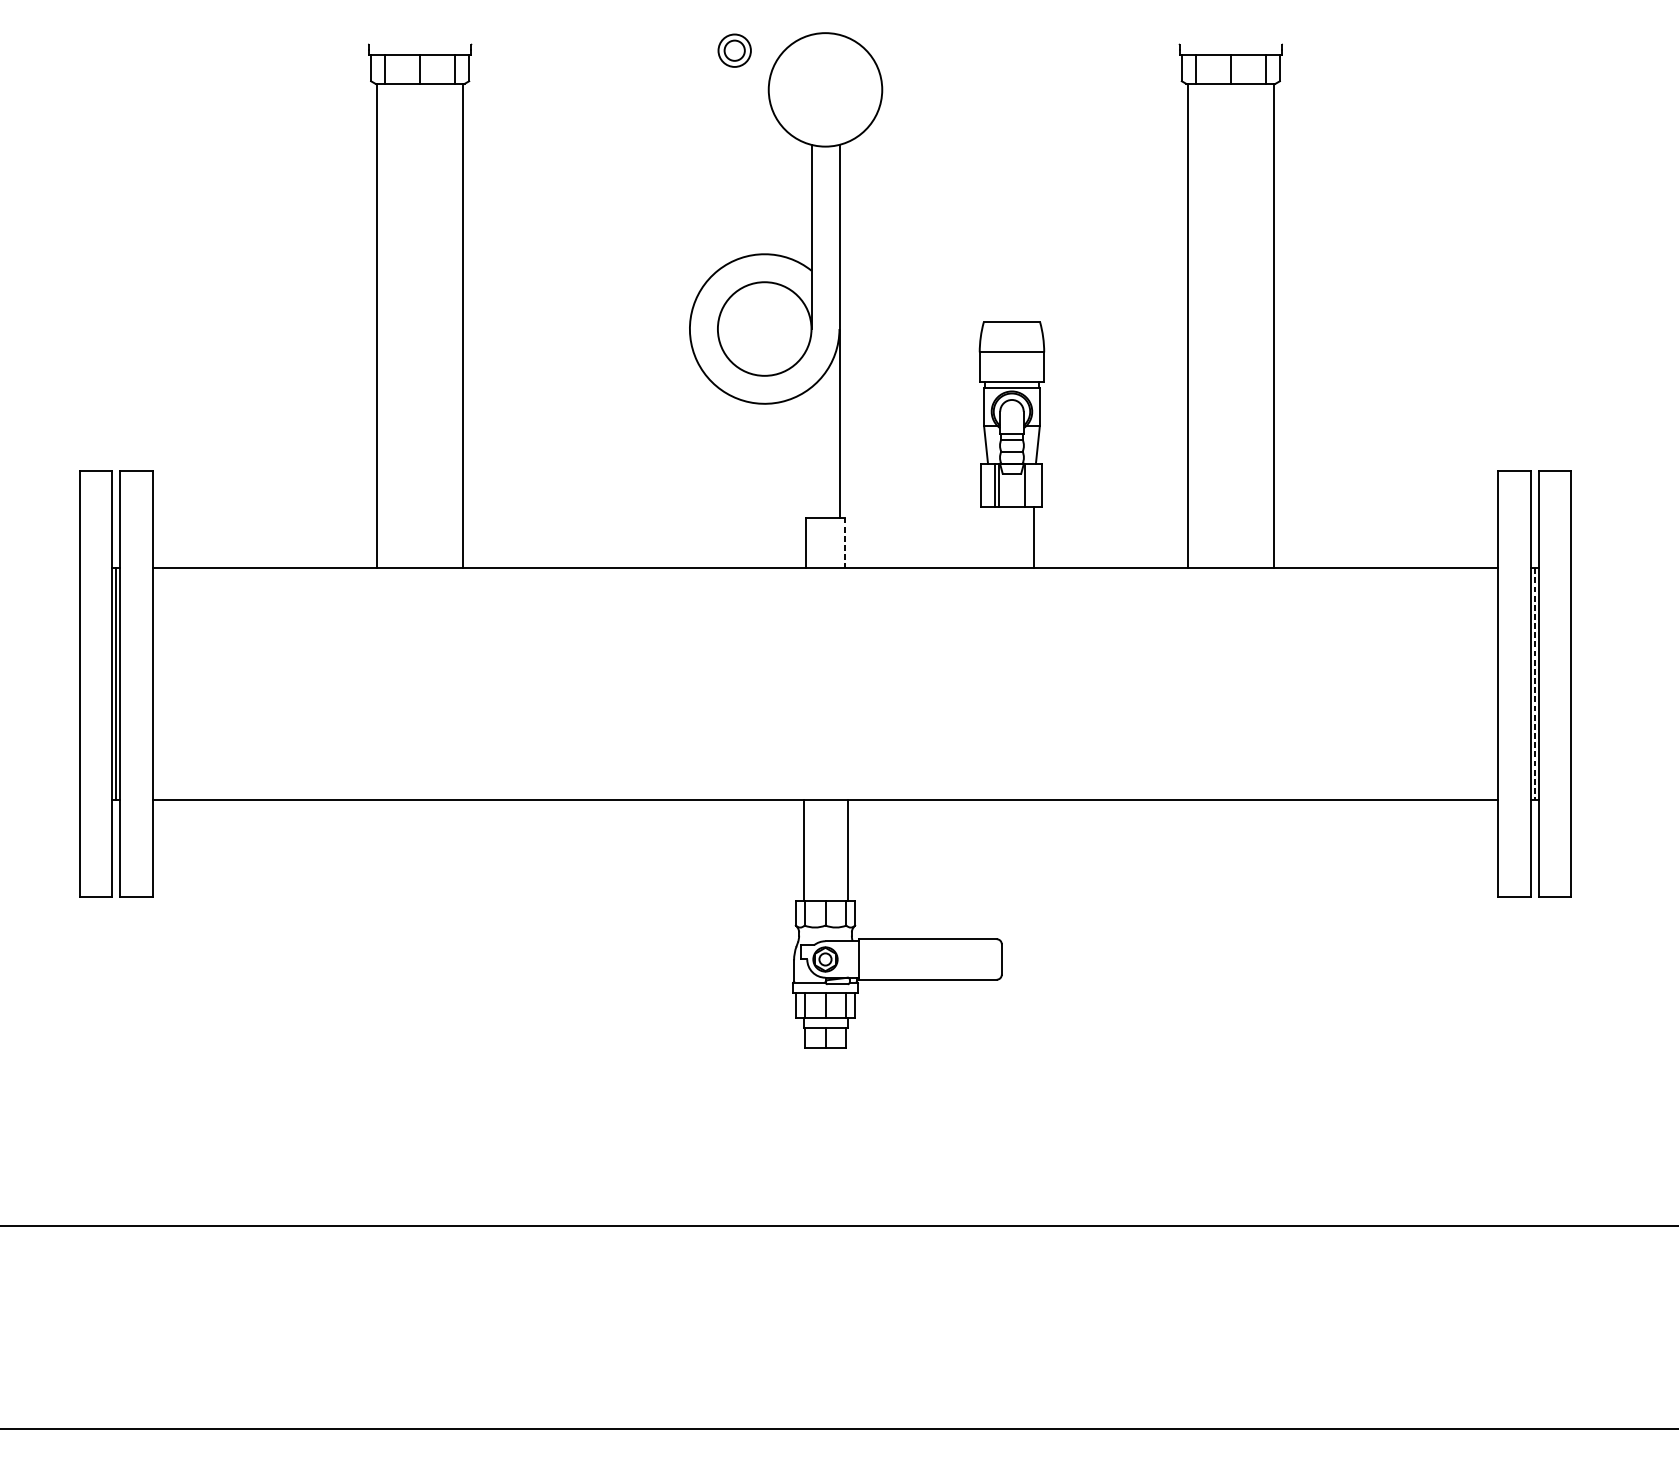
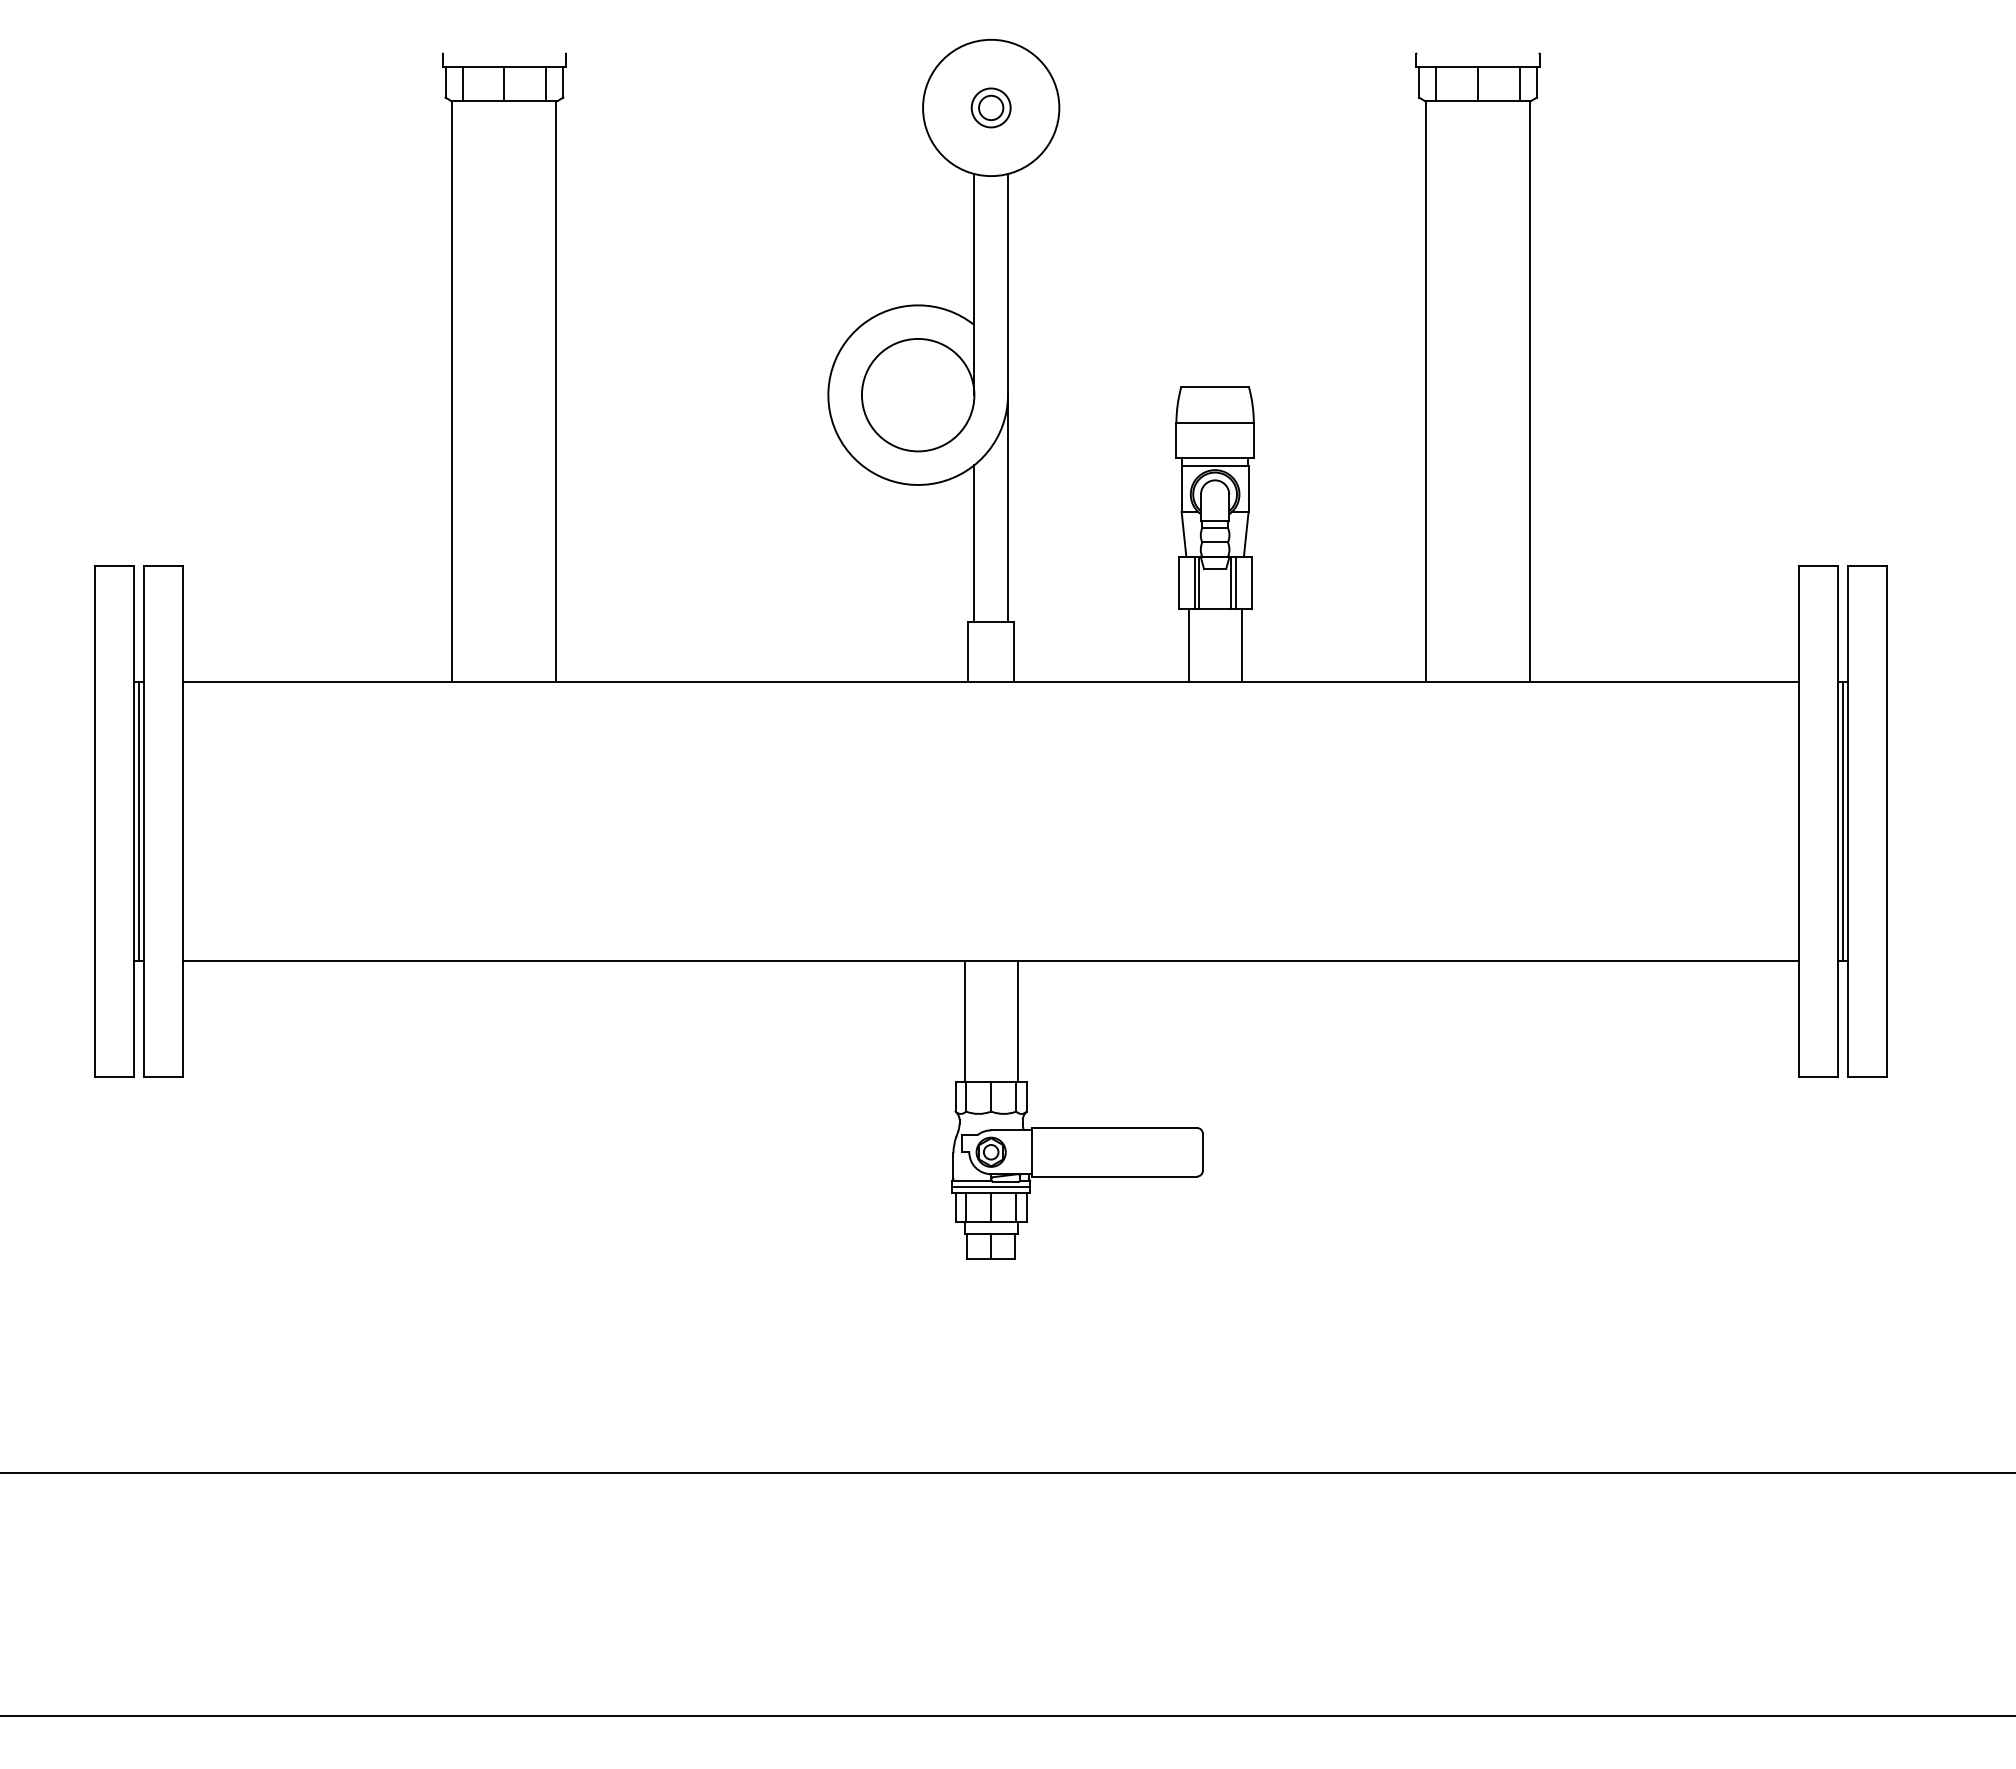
part: (734, 50) -> (990, 107), moved
line: (811, 452) -> (974, 543), added
line: (1028, 485) -> (1235, 583), added
line: (989, 537) -> (1188, 645), added
line: (844, 543) -> (1014, 652), dashed -> solid
line: (1535, 684) -> (1843, 822), dashed -> solid
line: (825, 987) -> (991, 1186), added

